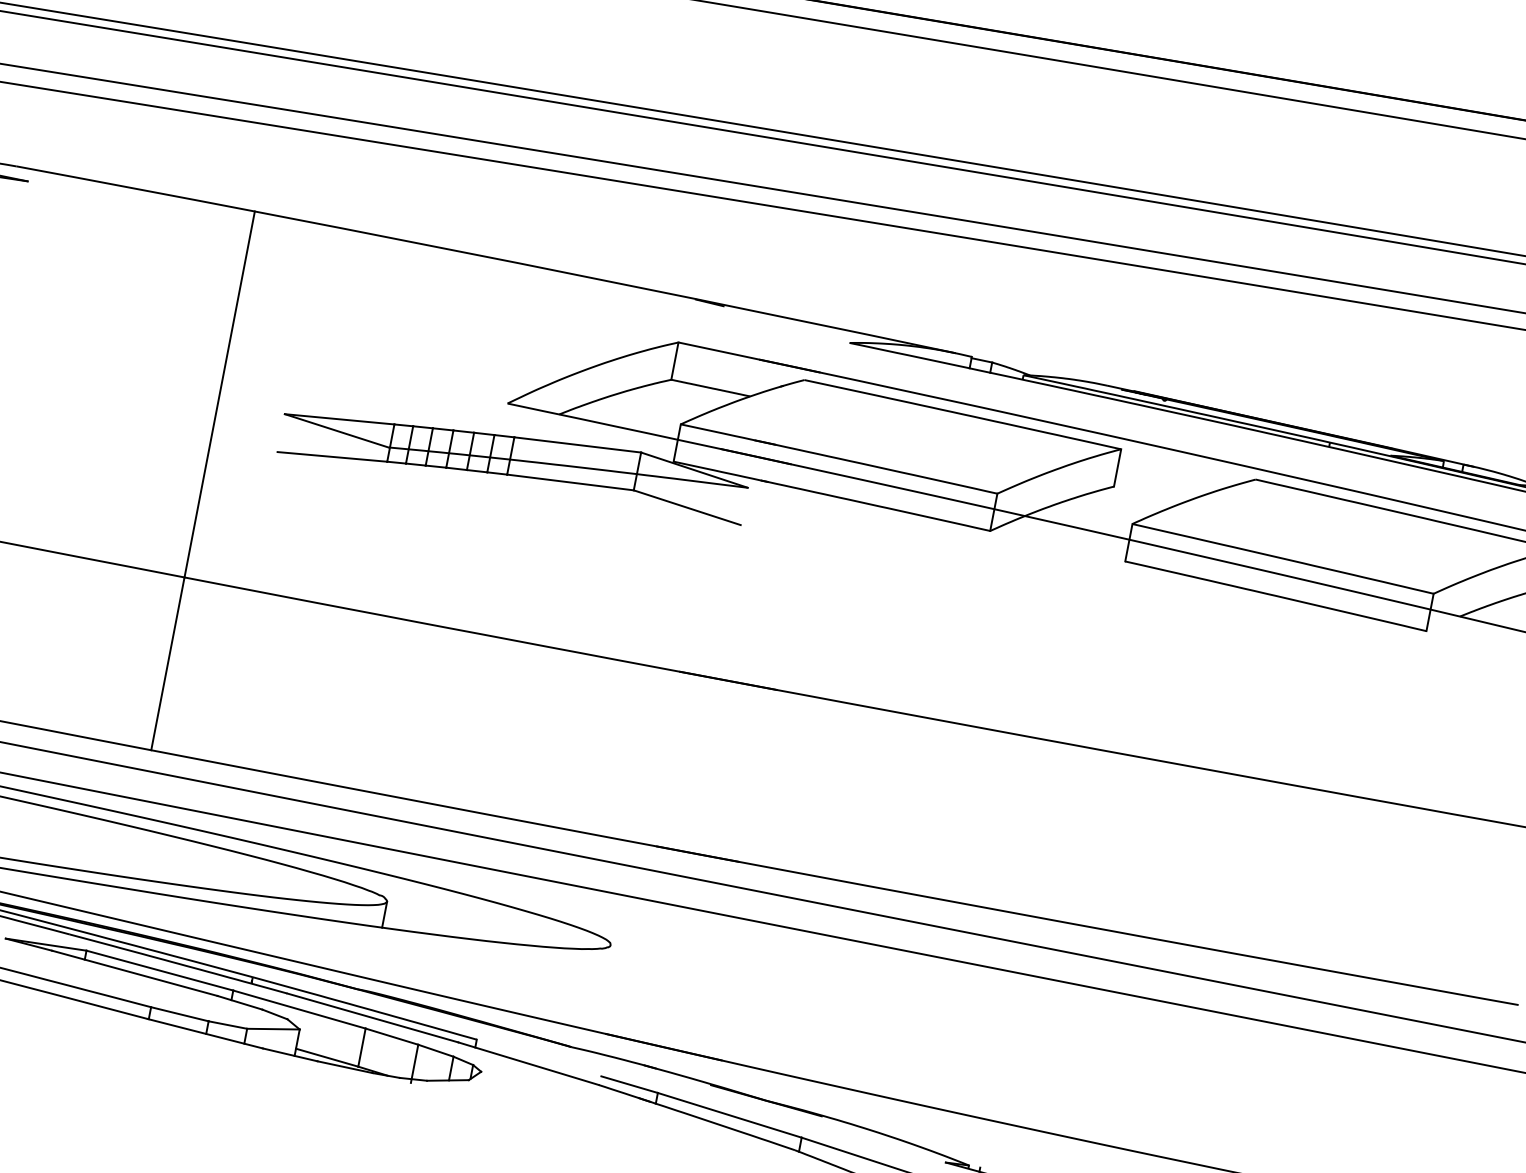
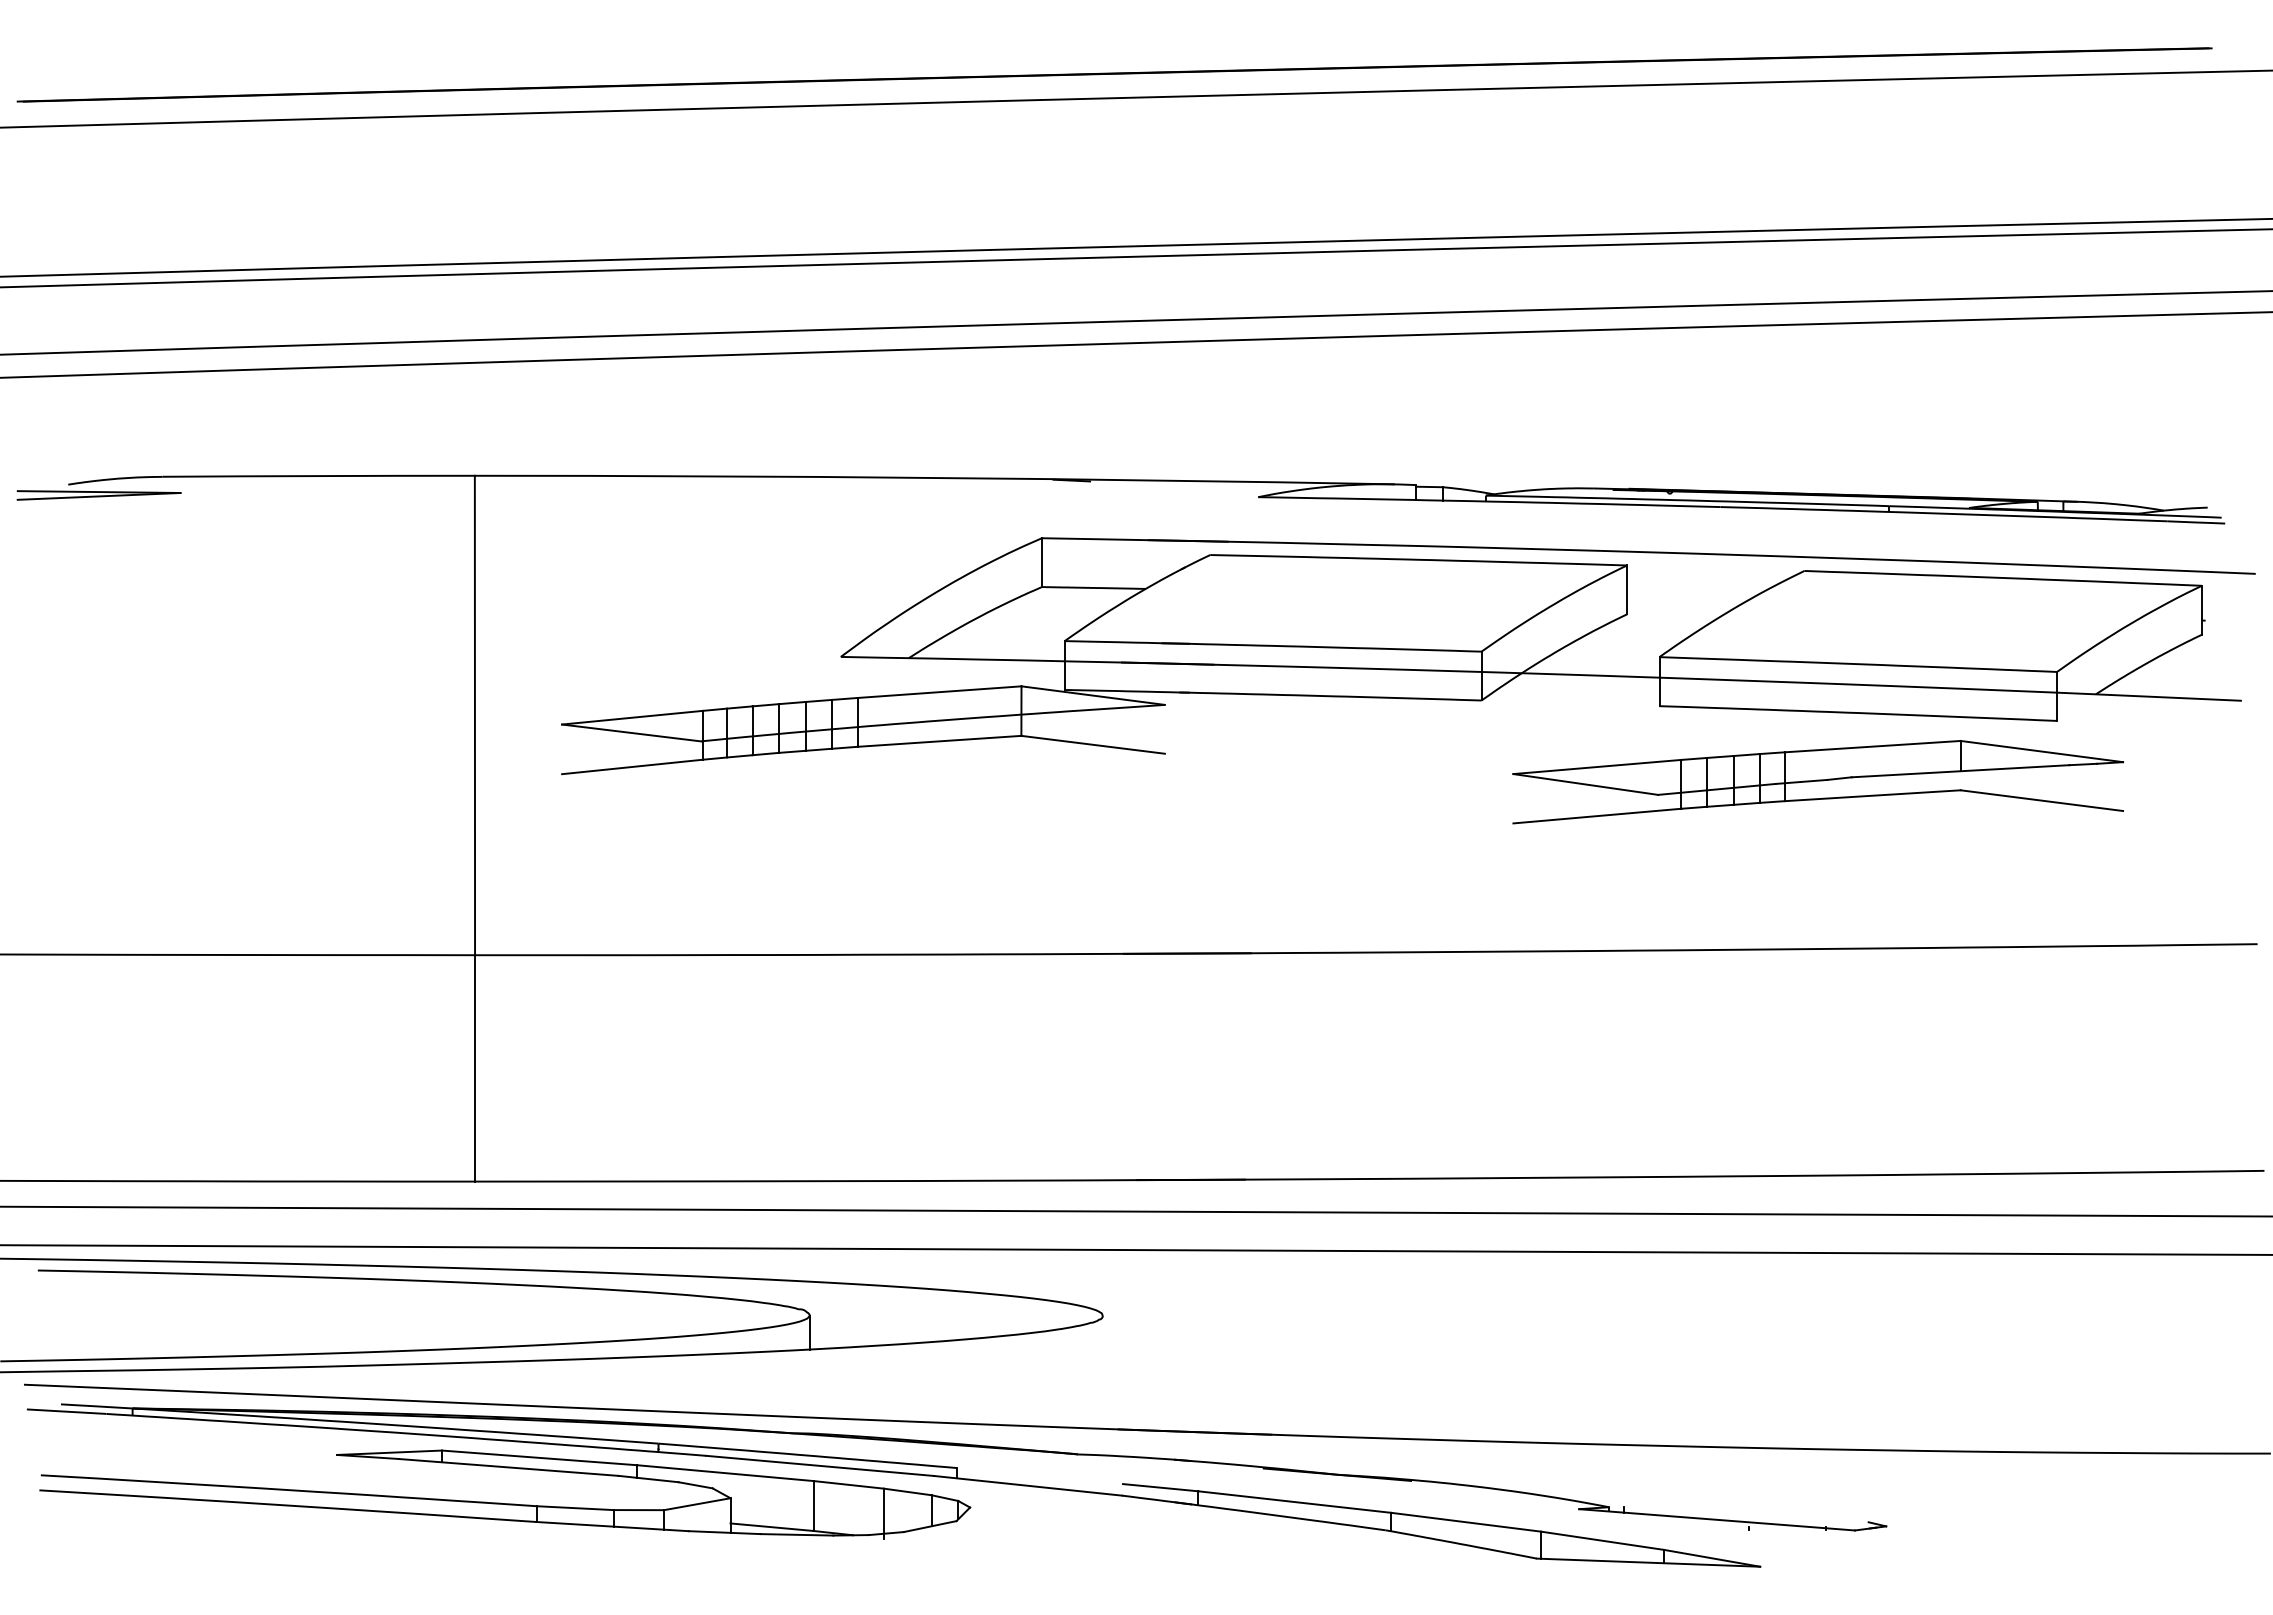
part: (1234, 642) -> (1817, 782), added

